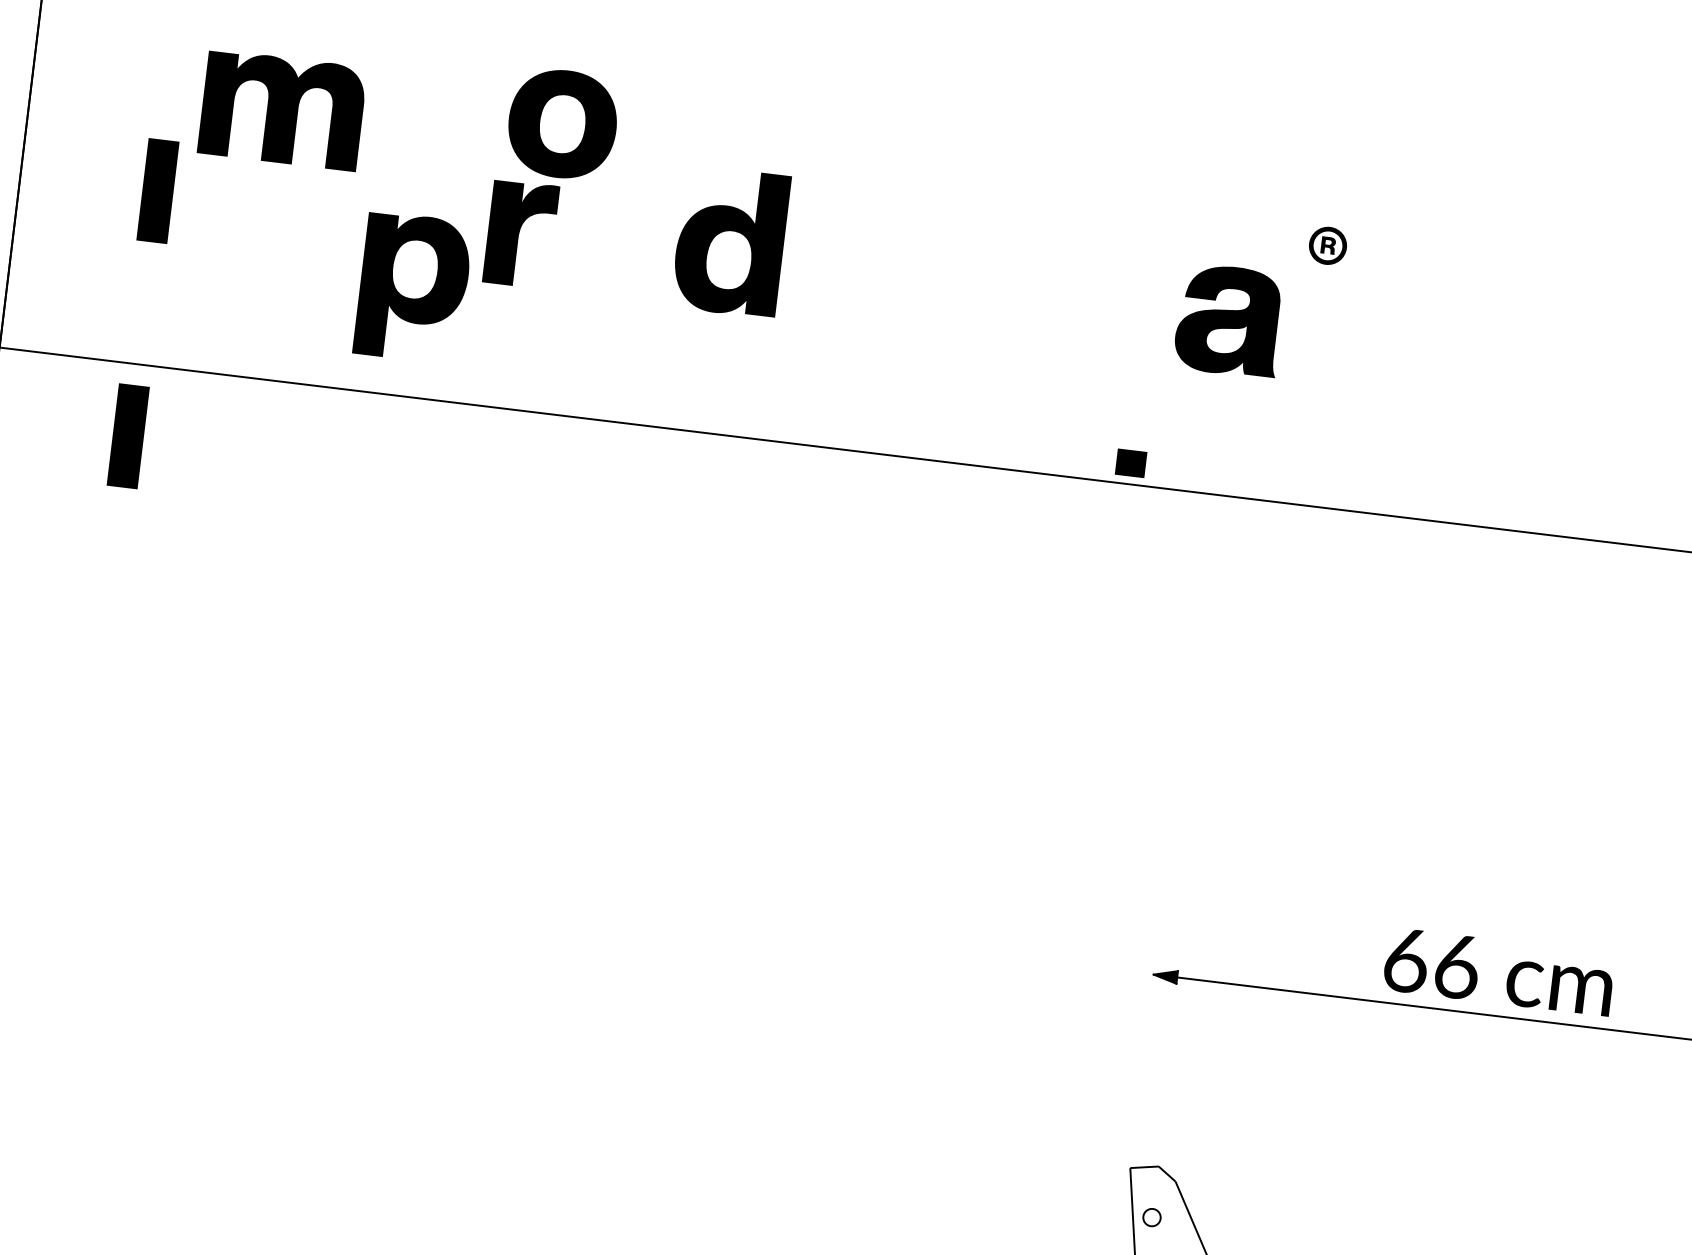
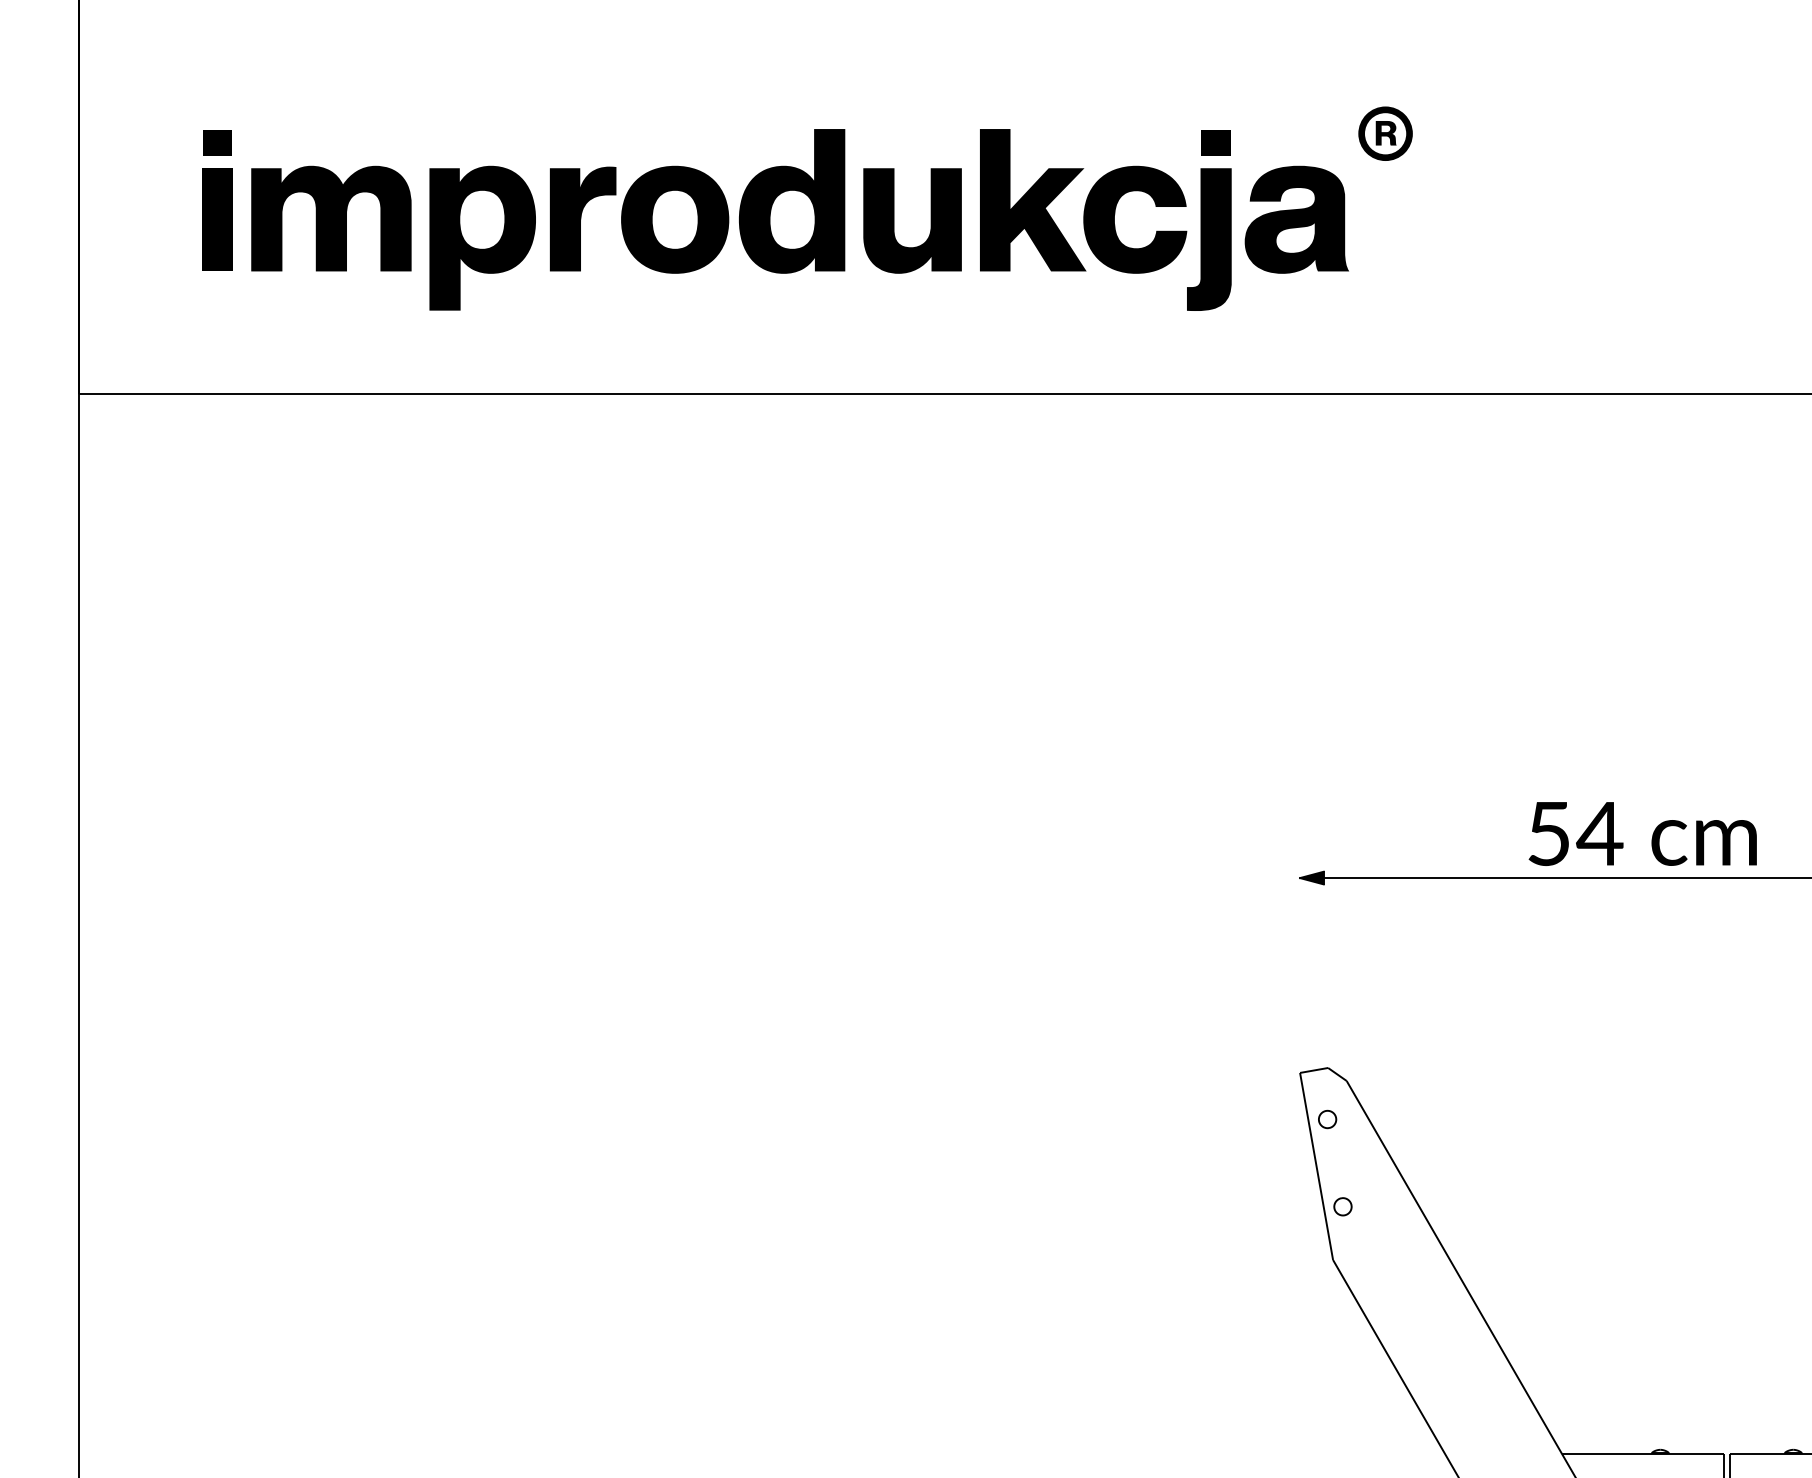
part: (282, 110) -> (331, 218), moved
fill: (167, 115) -> (217, 143), added
part: (563, 123) -> (675, 219), moved
part: (1327, 245) -> (1385, 133), size x1.43
fill: (969, 269) -> (1032, 200), added
part: (830, 273) -> (894, 220), added
part: (413, 287) -> (482, 237), moved
fill: (1069, 301) -> (1135, 219), added
fill: (1139, 329) -> (1208, 239), added
part: (128, 435) -> (217, 466), removed
part: (1130, 462) -> (1215, 142), moved
text: (1432, 964) -> (1575, 834), 66 -> 54

